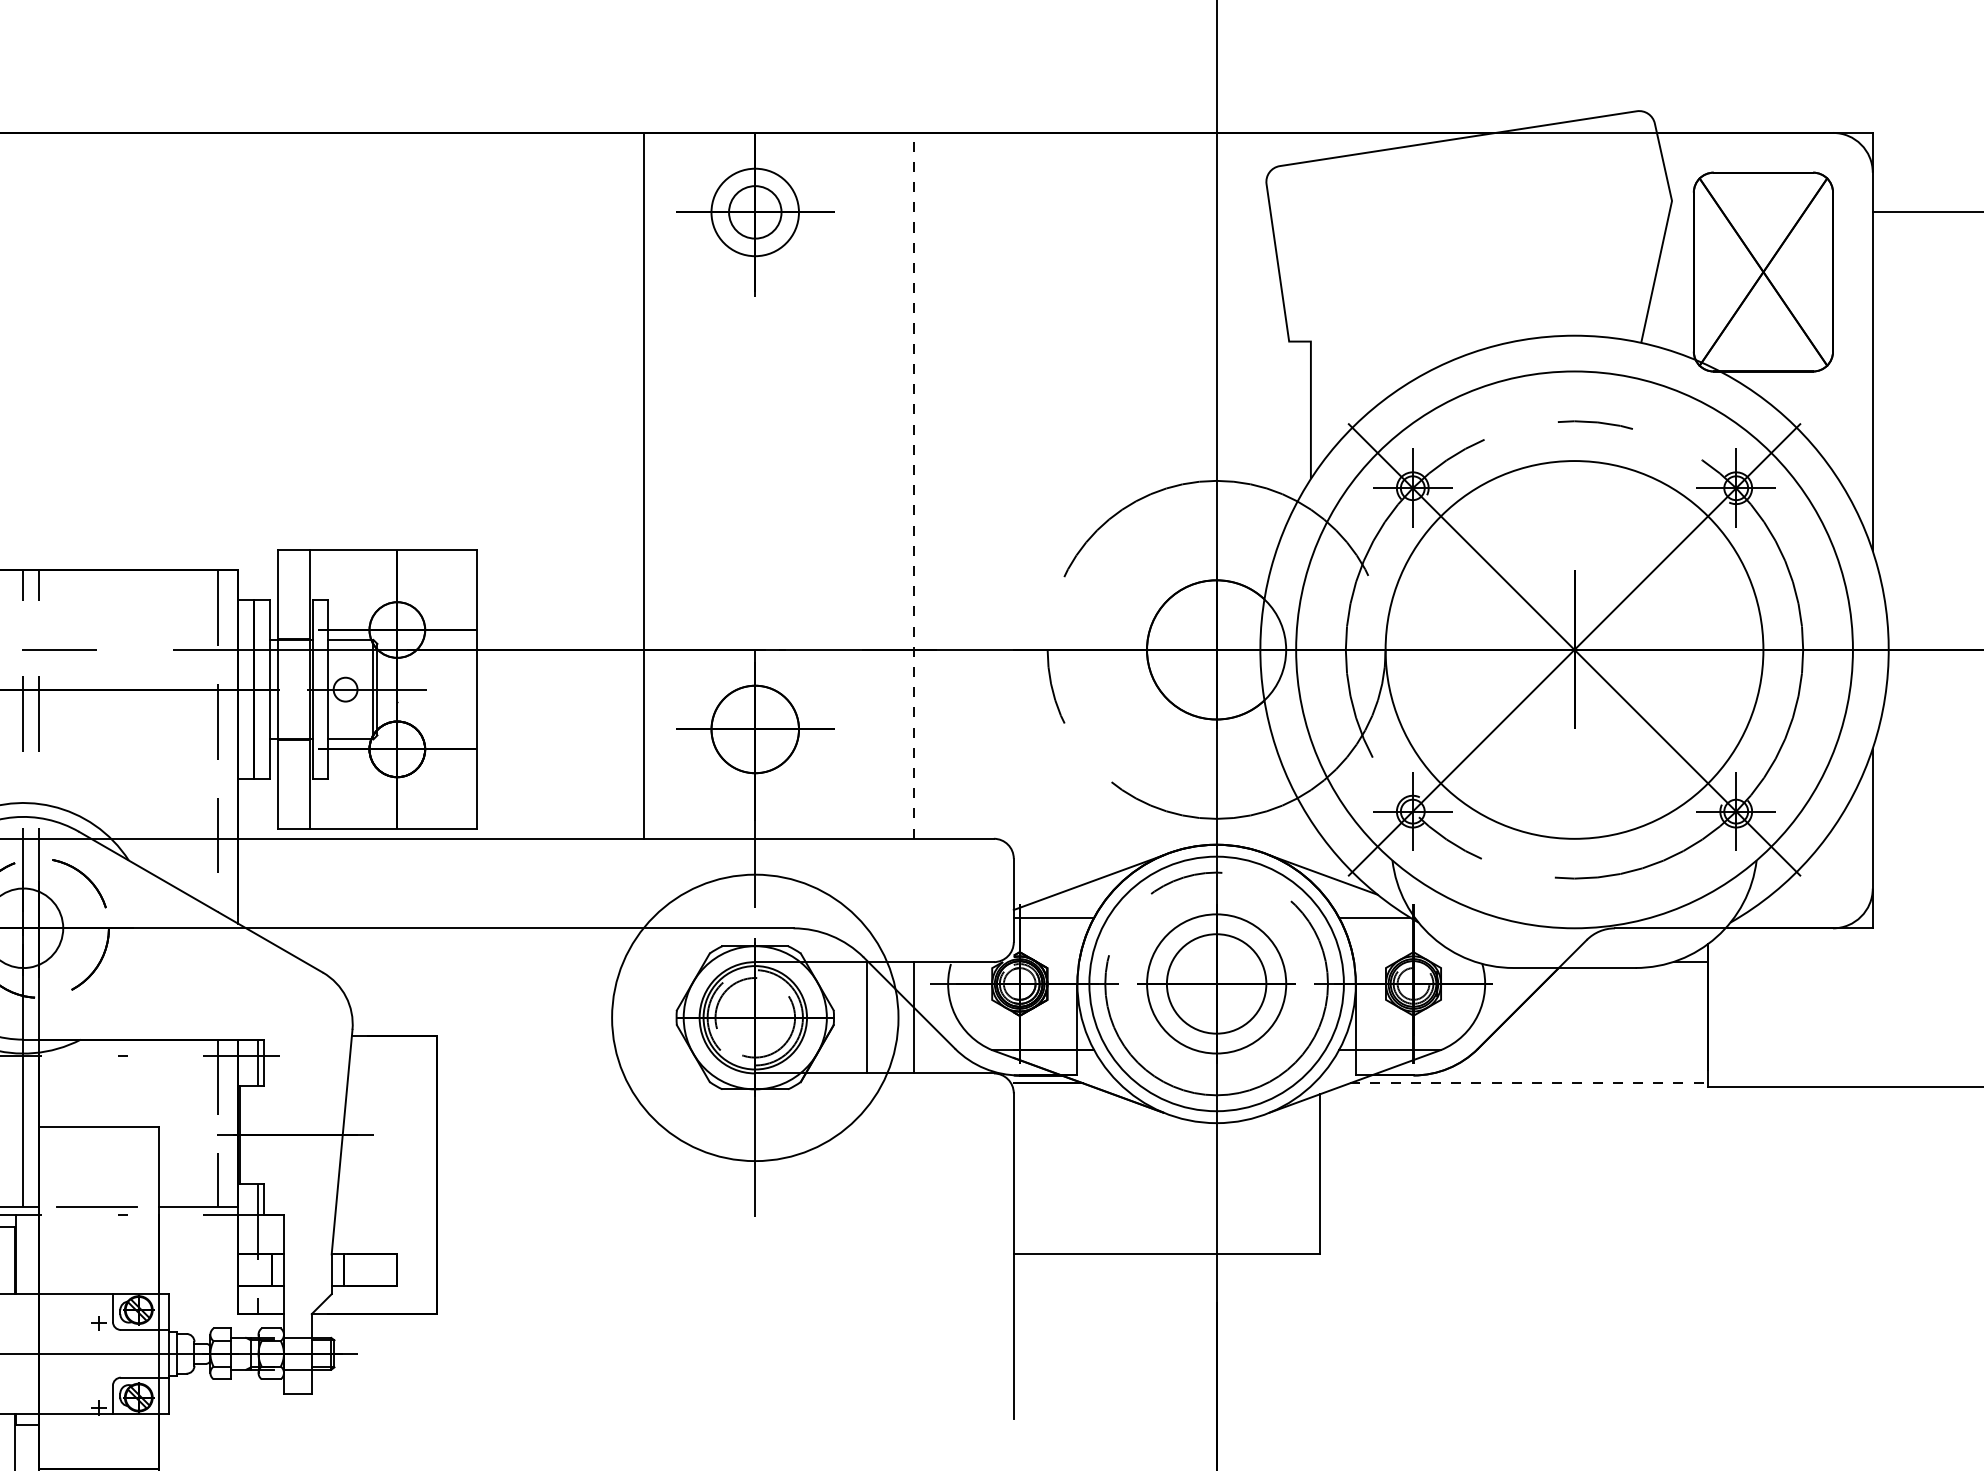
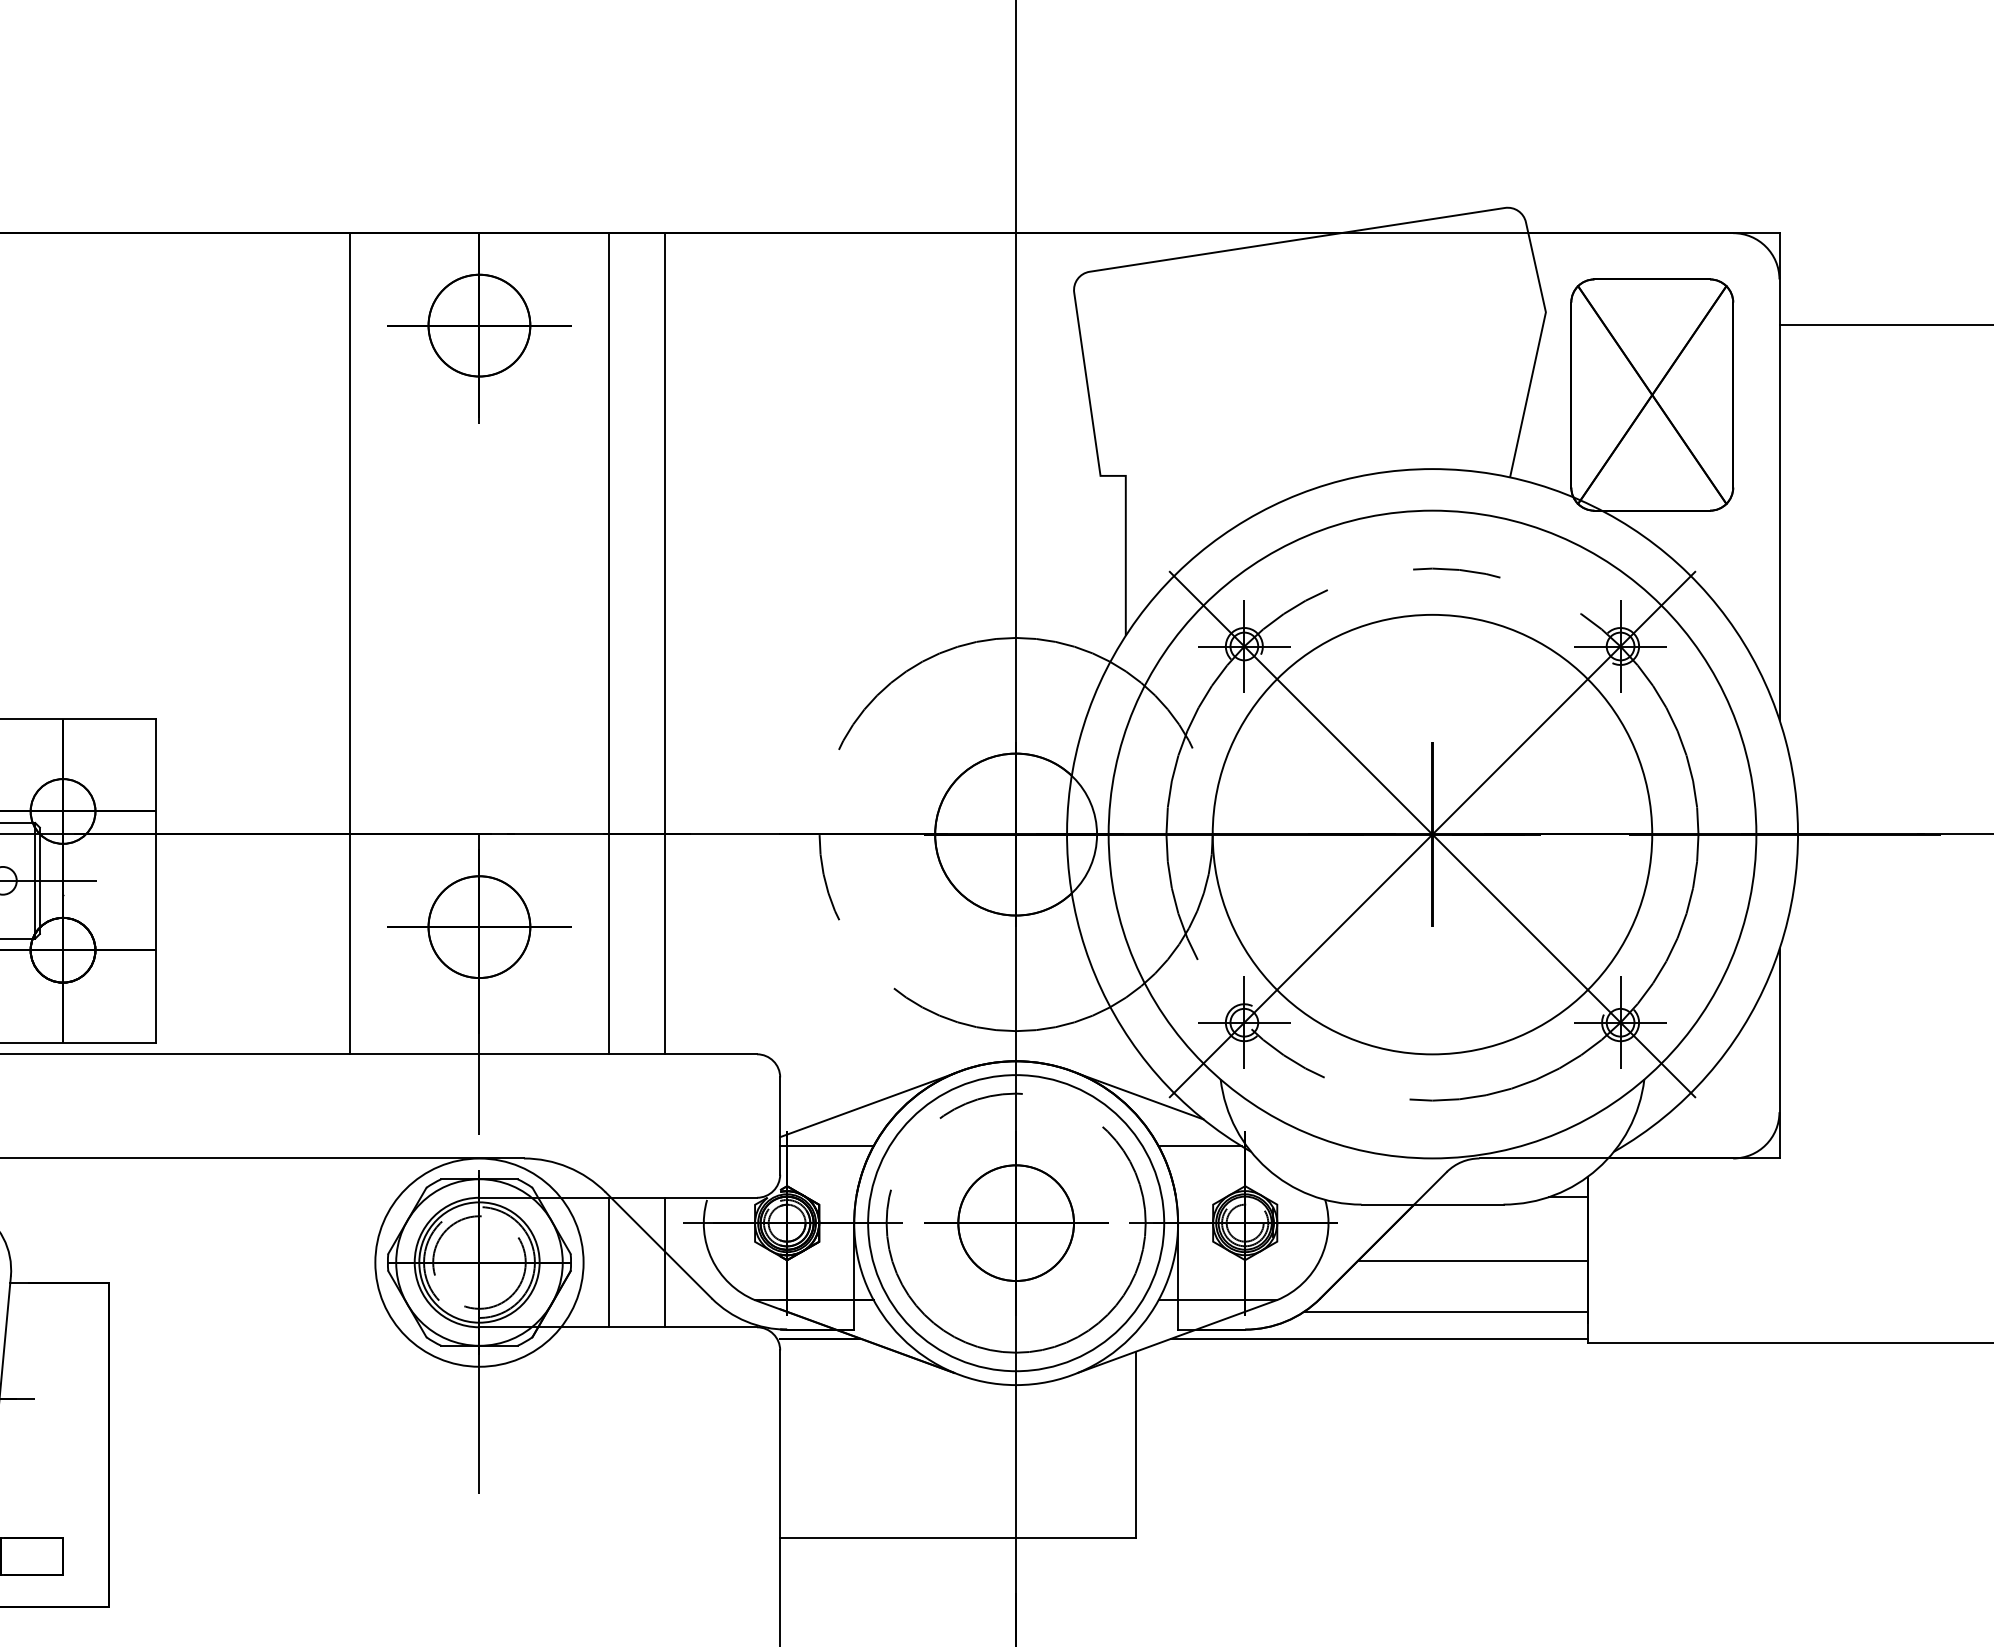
circle: (755, 212) -> (479, 325), size x1.67
line: (866, 485) -> (608, 643), added
line: (914, 485) -> (664, 643), dashed -> solid
circle: (1216, 983) -> (1015, 1222), size x0.71
line: (1609, 1016) -> (1473, 1261), added
circle: (754, 1017) -> (478, 1262), size x0.62
line: (1586, 1060) -> (1446, 1312), added
line: (1529, 1083) -> (1380, 1338), dashed -> solid

